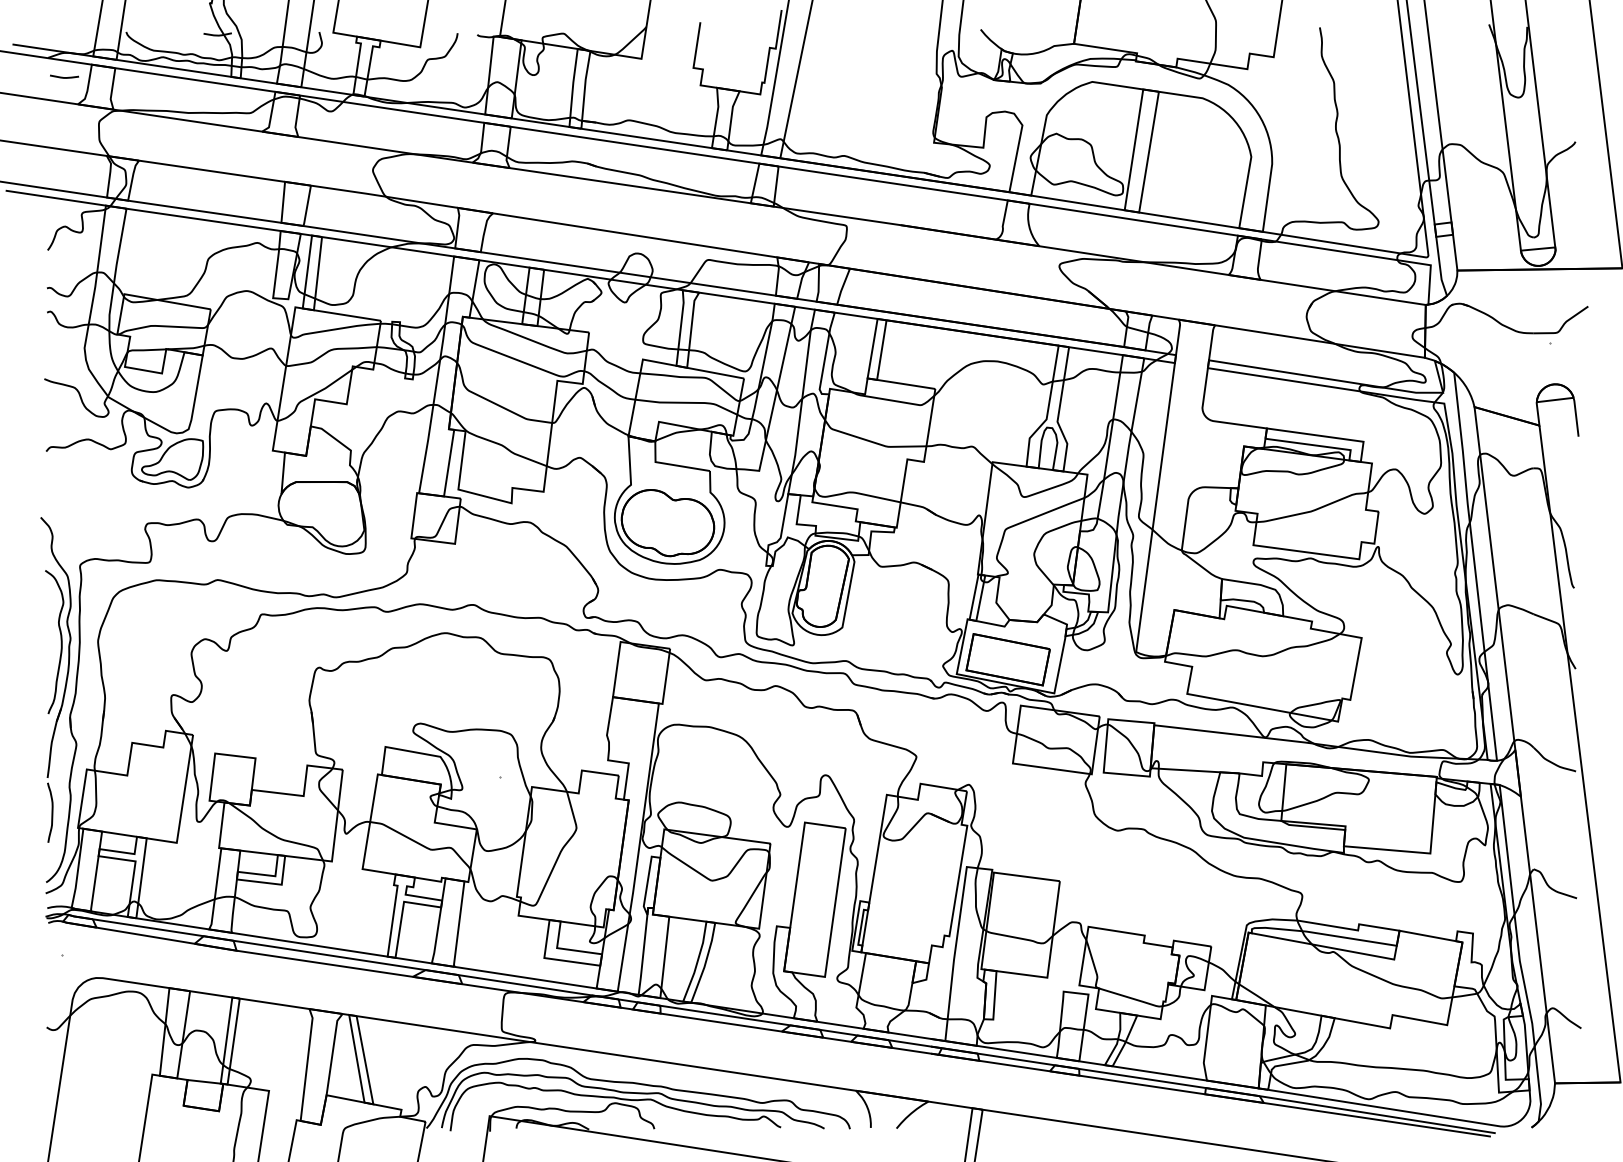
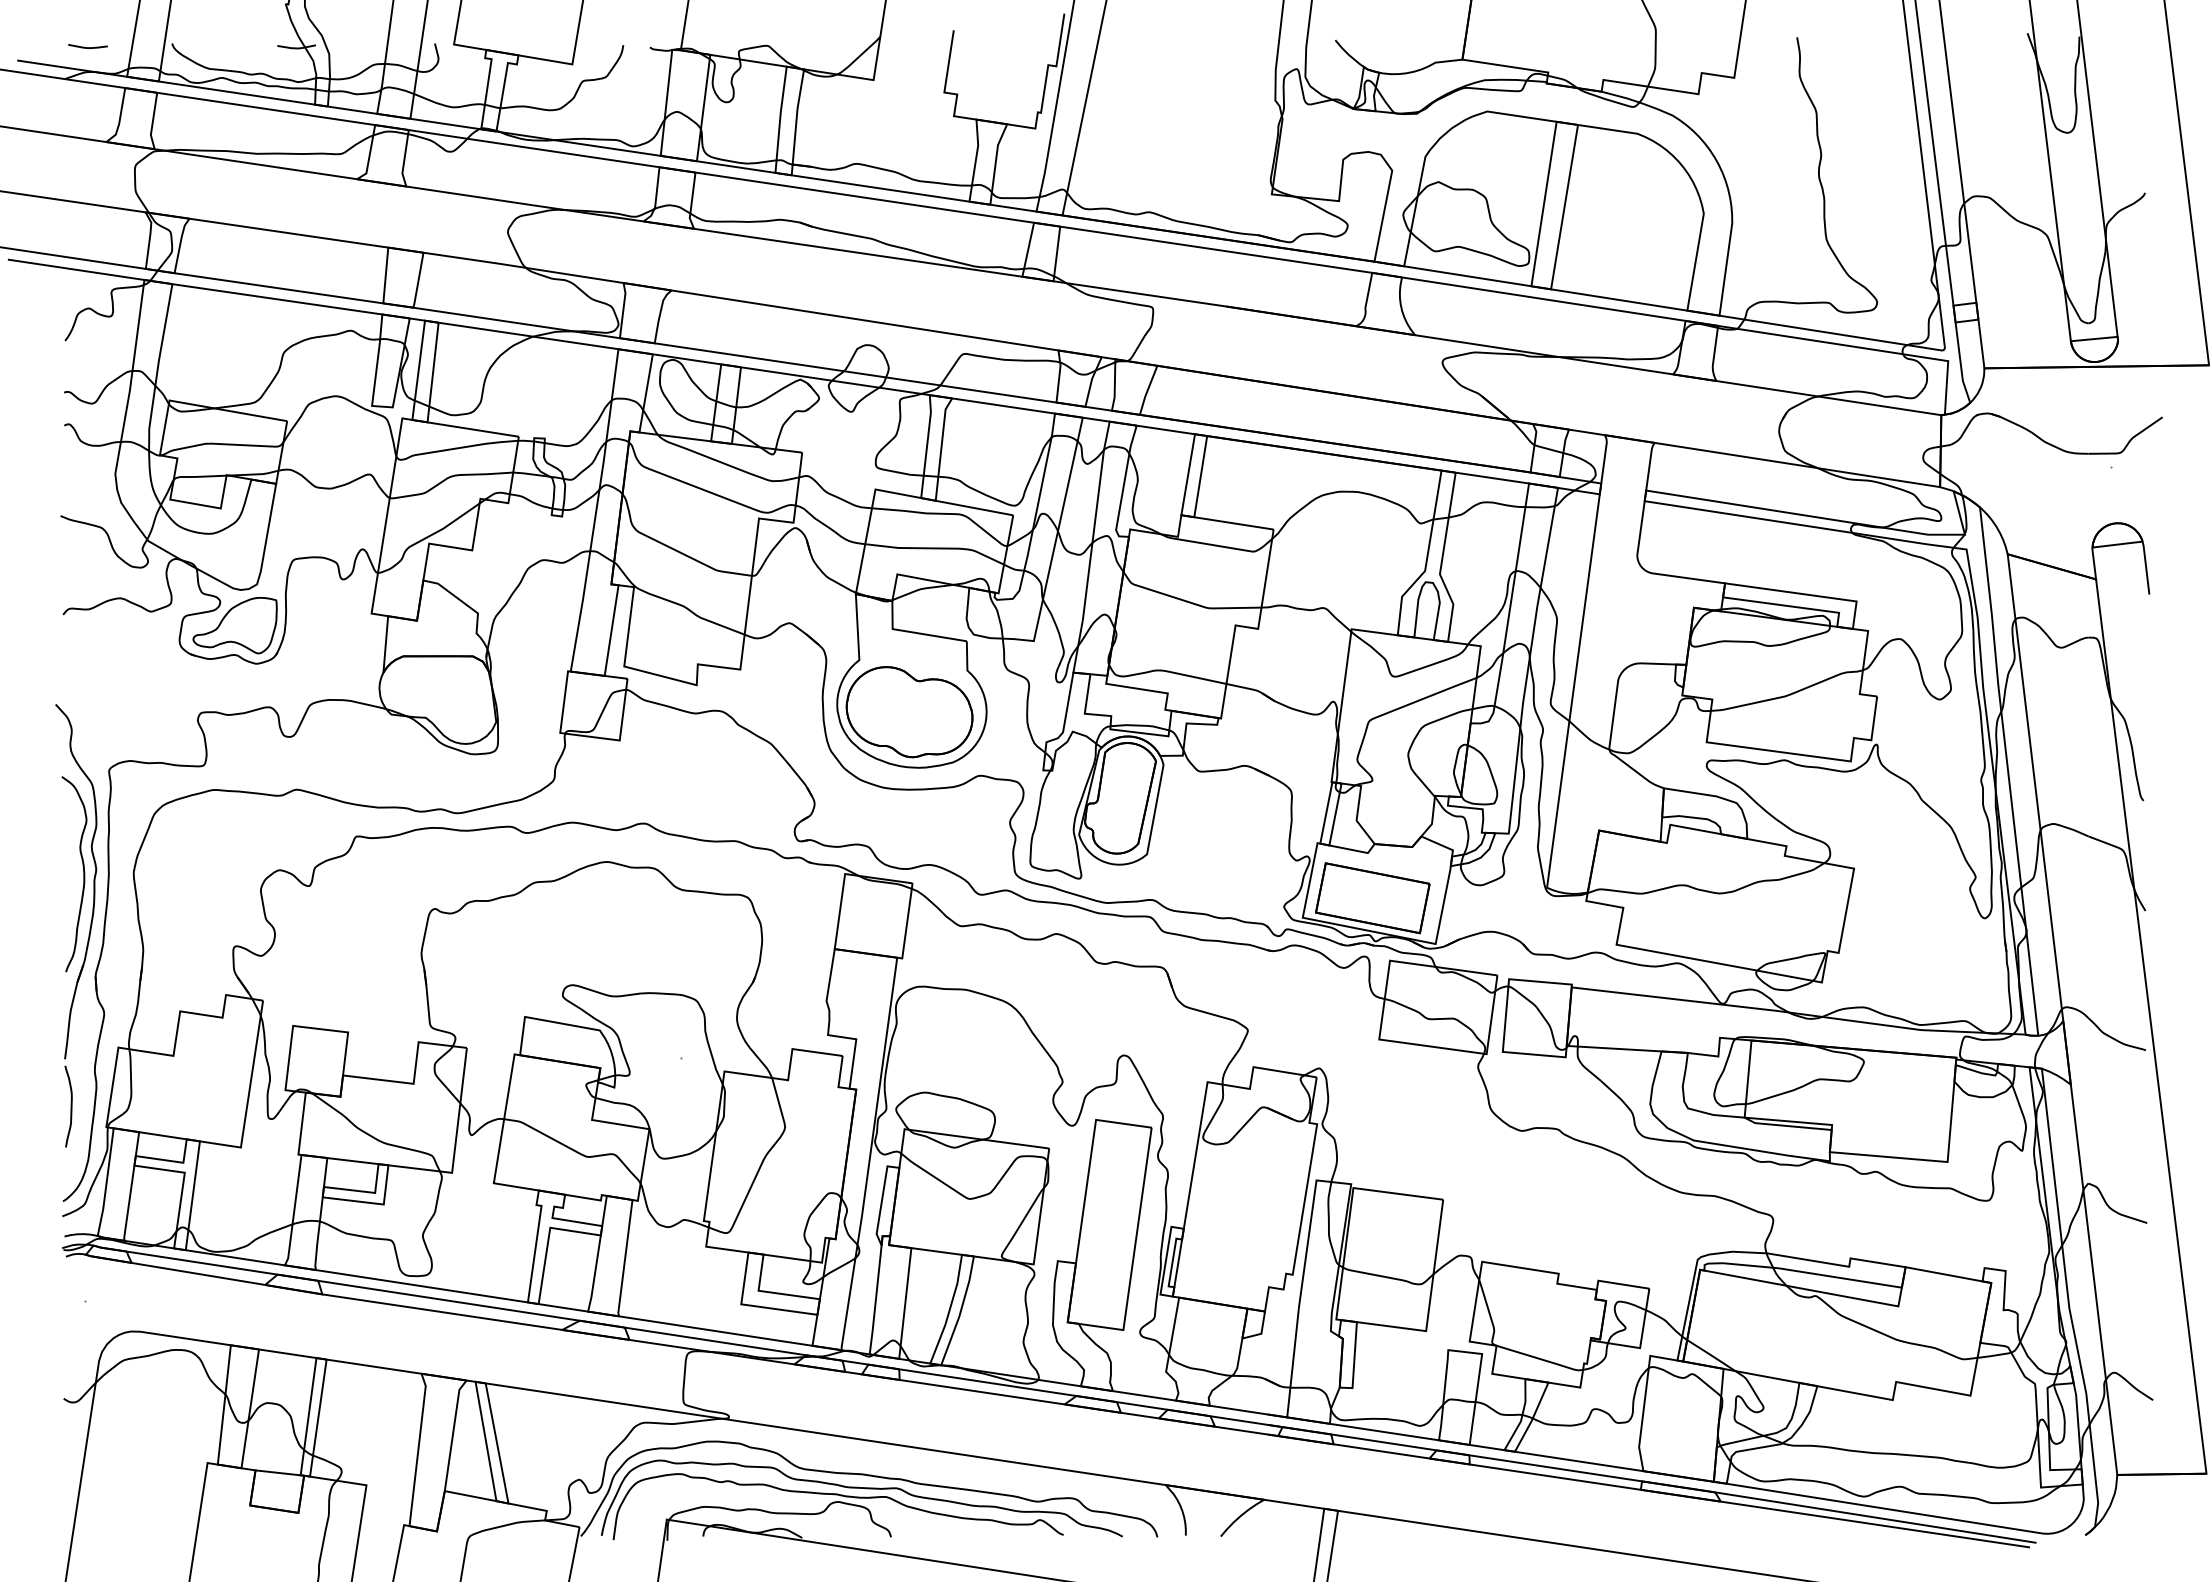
curve: (64, 77) -> (87, 47), moved

